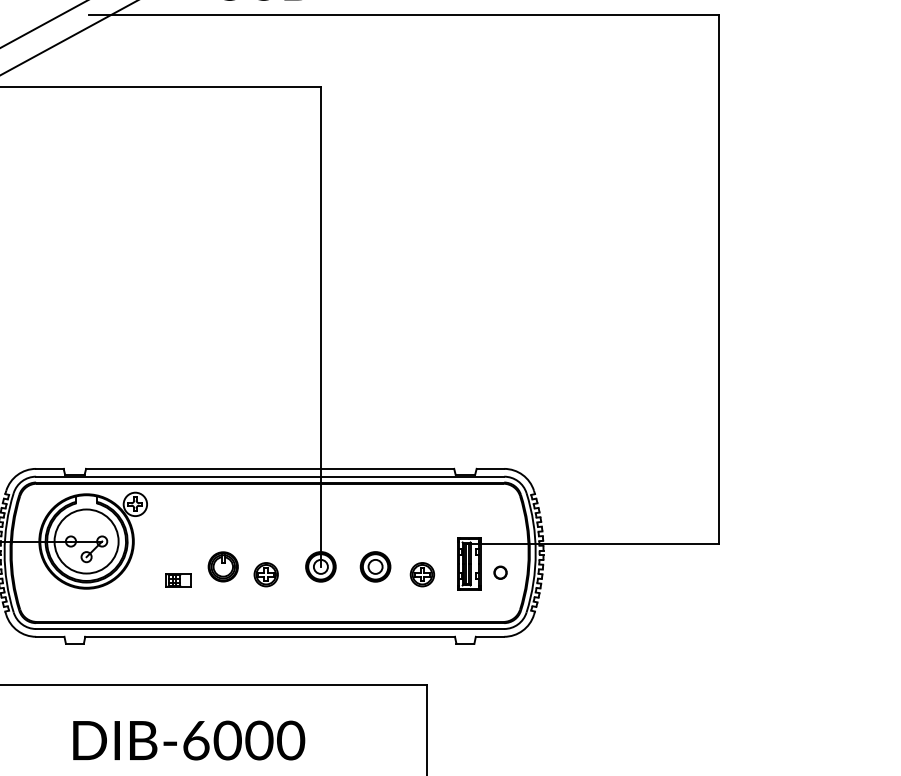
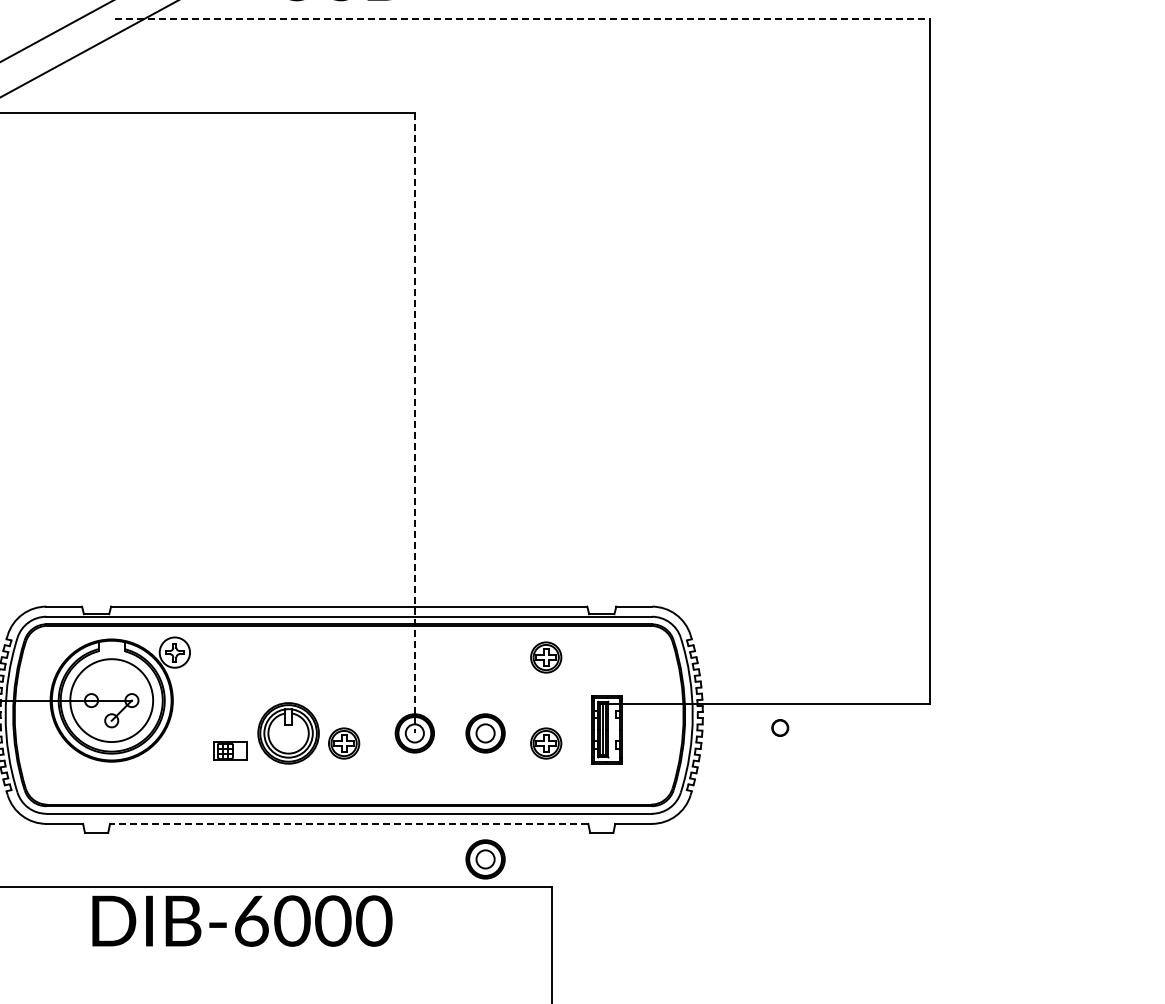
line: (404, 15) -> (523, 19), solid -> dashed
line: (320, 327) -> (414, 423), solid -> dashed
part: (422, 508) -> (546, 657), added
part: (223, 566) -> (288, 733), size x1.6
circle: (500, 572) -> (780, 727), moved
line: (269, 636) -> (348, 823), solid -> dashed
part: (375, 664) -> (485, 859), added
text: (189, 740) -> (242, 920), moved

